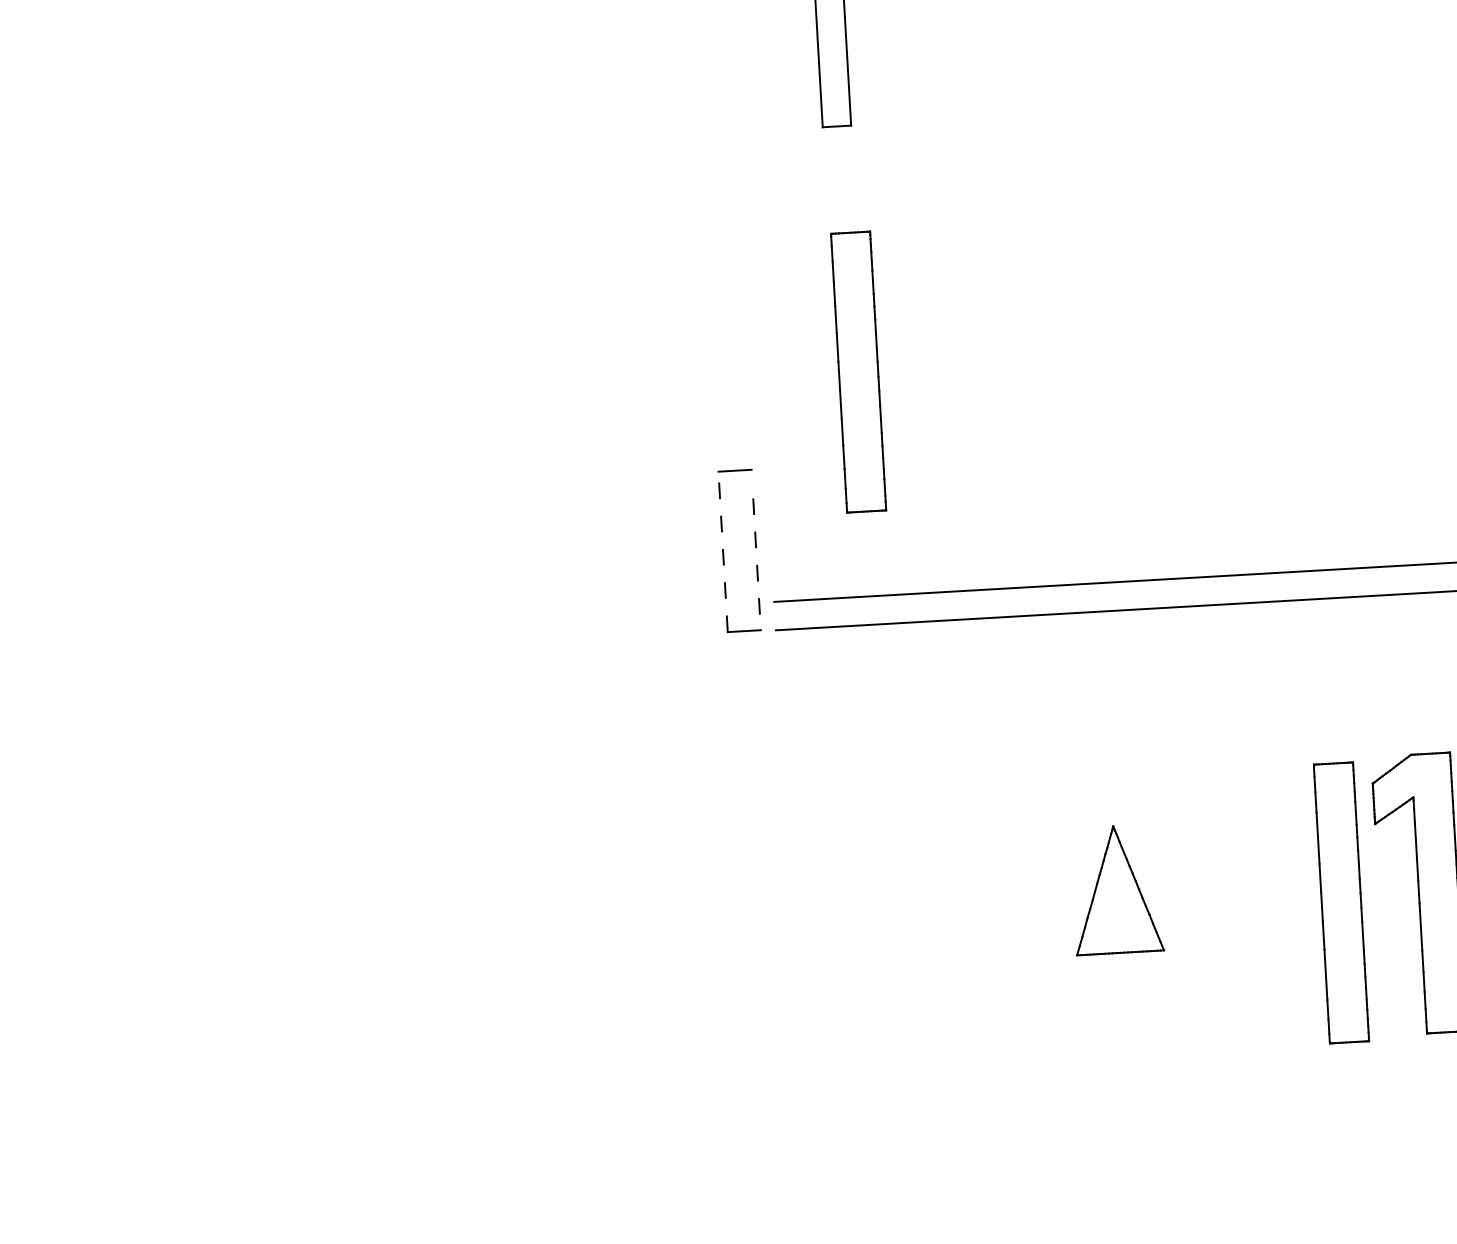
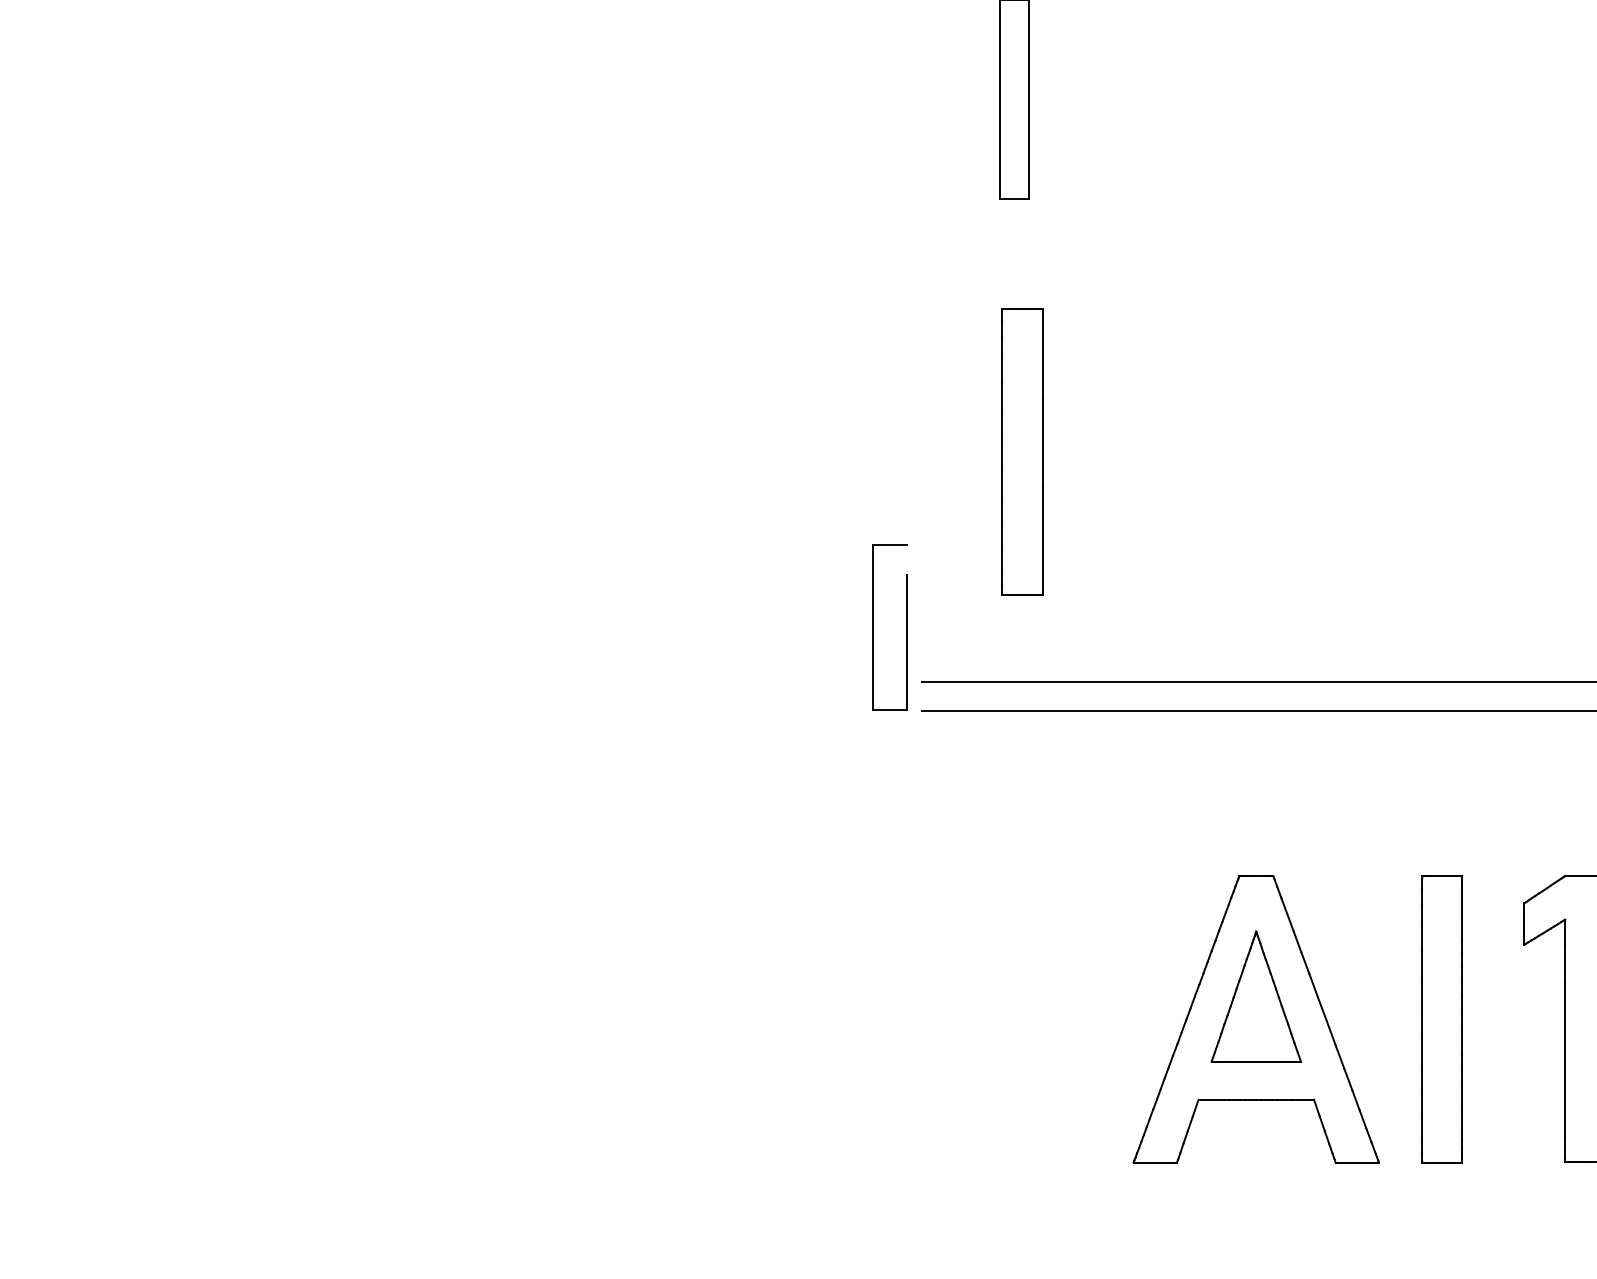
line: (723, 551) -> (873, 627), dashed -> solid
line: (757, 564) -> (907, 642), dashed -> solid
part: (1340, 902) -> (1441, 1019), moved
part: (1117, 911) -> (1255, 1019), added

